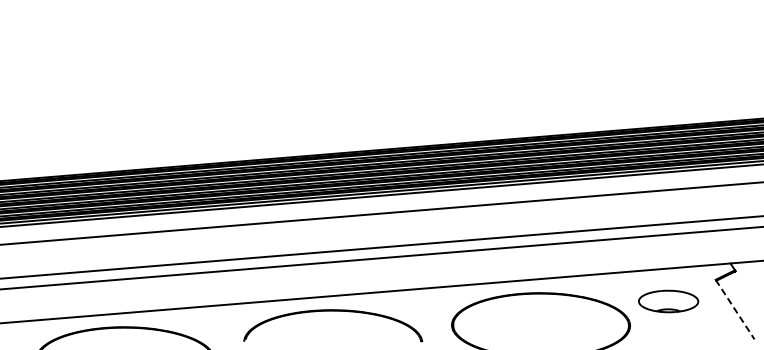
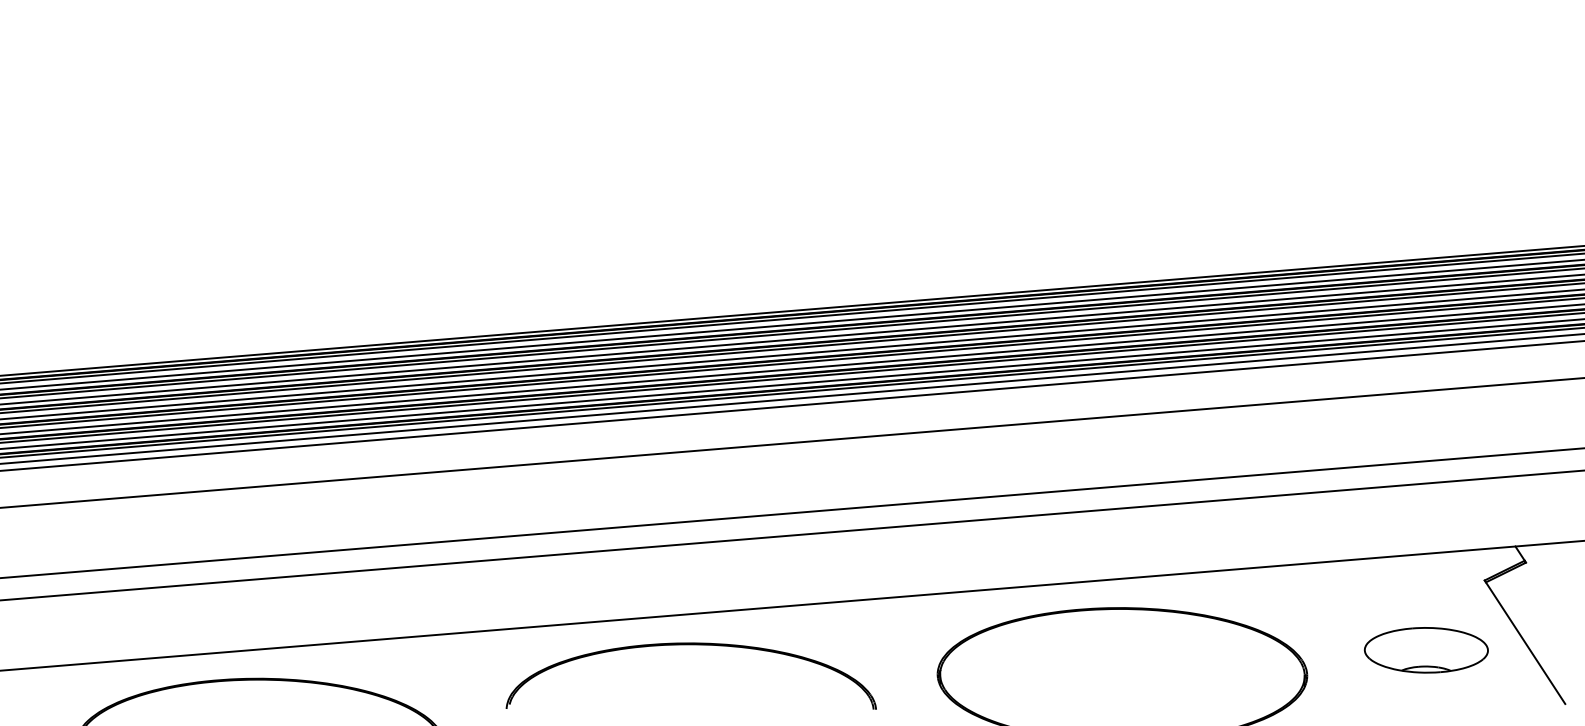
part: (668, 301) -> (1426, 650), moved
line: (735, 309) -> (1525, 641), dashed -> solid

